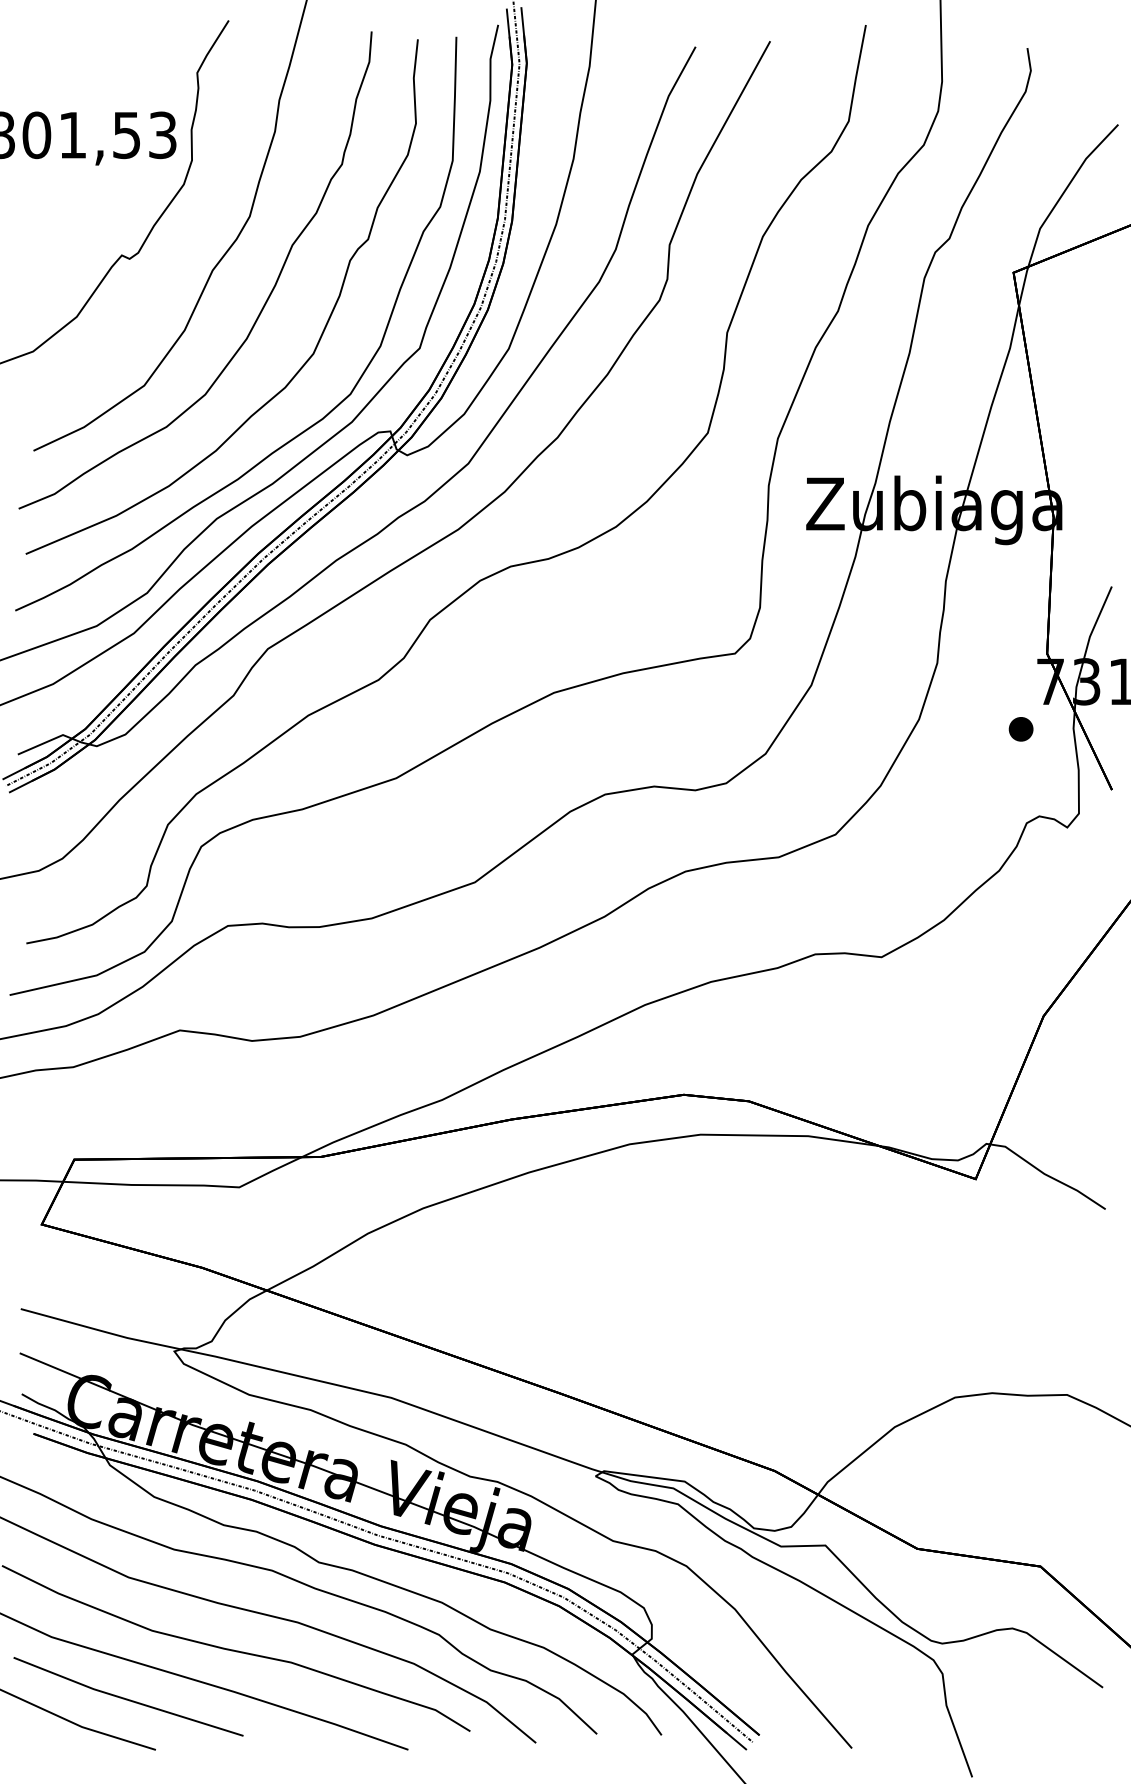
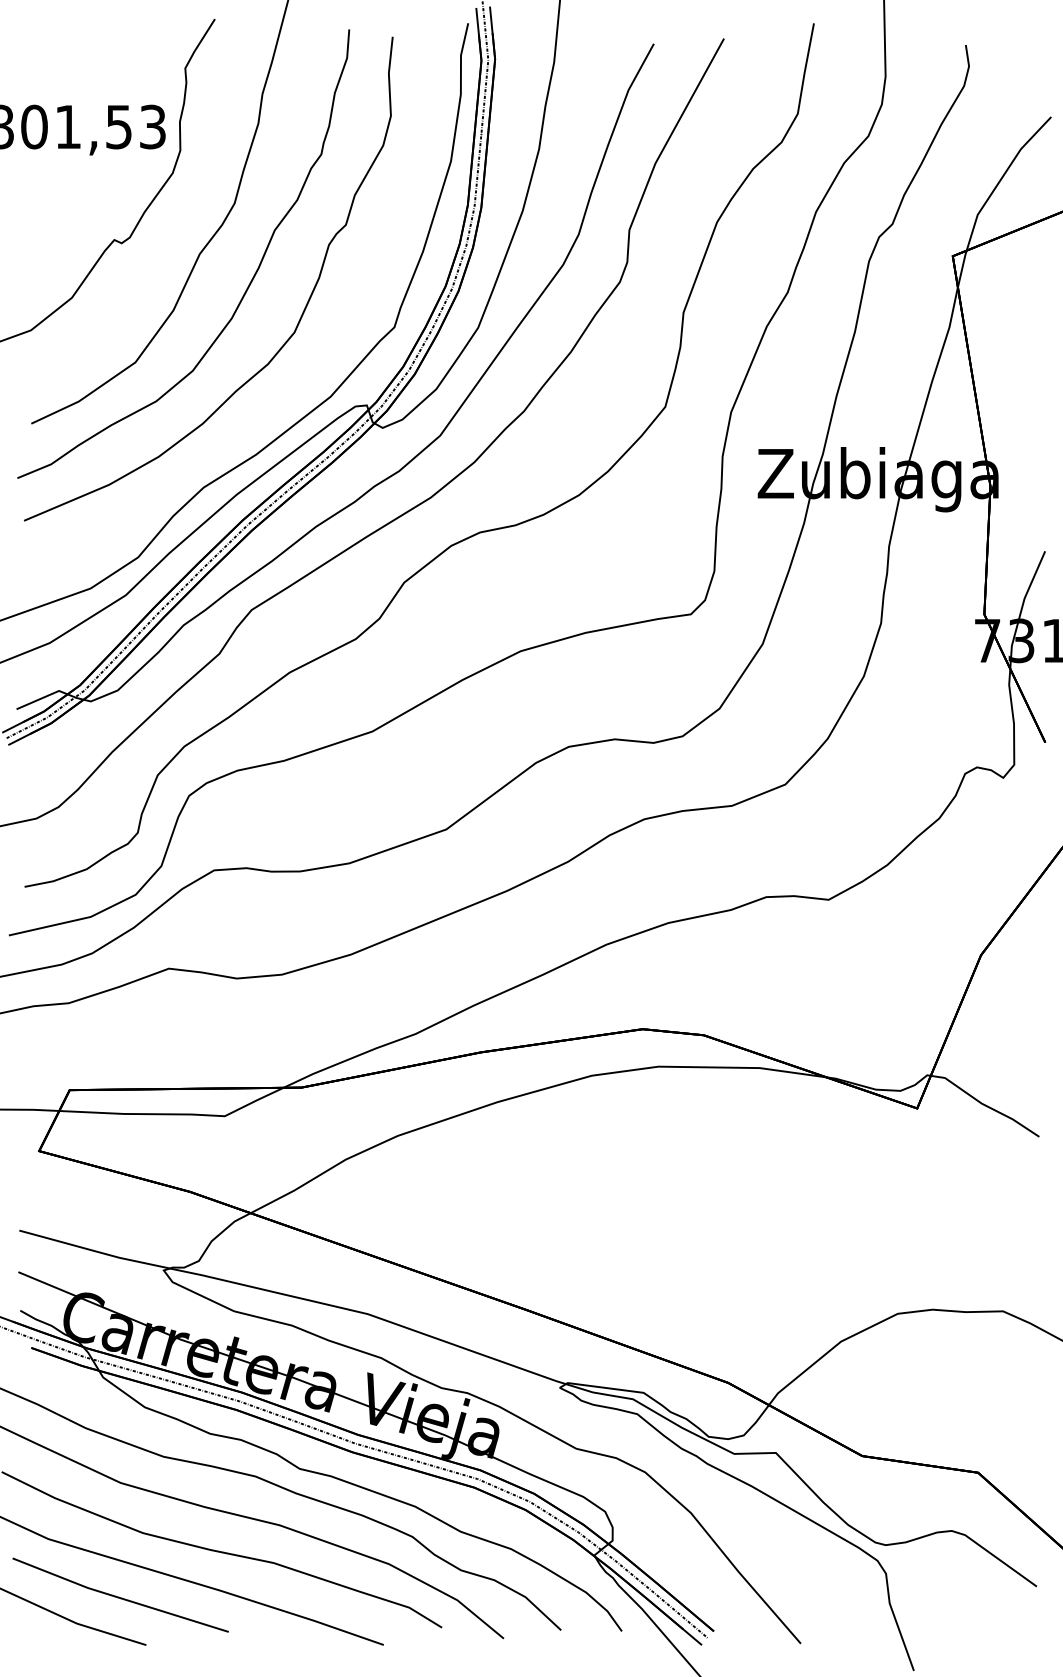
part: (308, 427) -> (289, 401), removed
part: (1020, 729) -> (959, 685), removed

